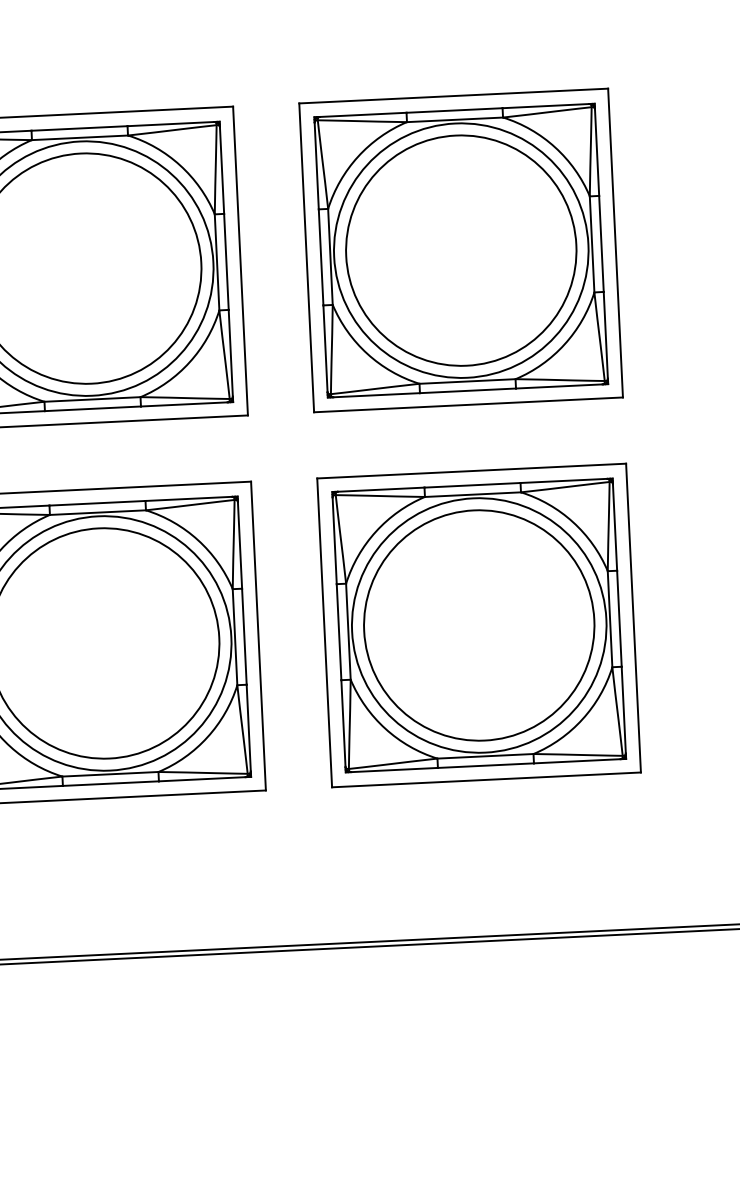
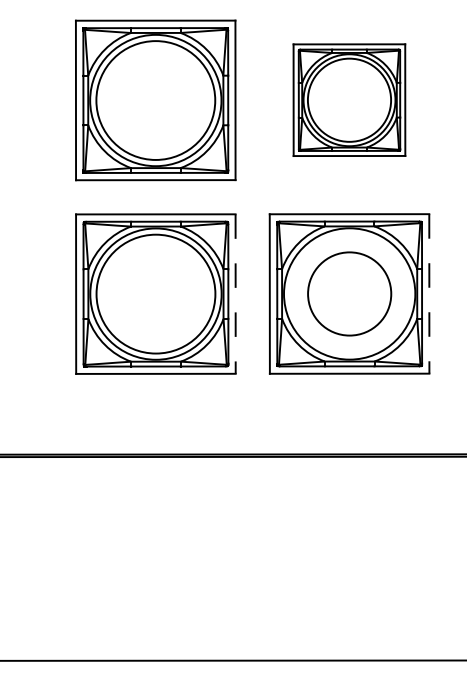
part: (461, 248) -> (349, 99), size x0.7
line: (633, 617) -> (429, 293), solid -> dashed
circle: (478, 624) -> (349, 293), size x0.7
line: (258, 636) -> (235, 294), solid -> dashed

